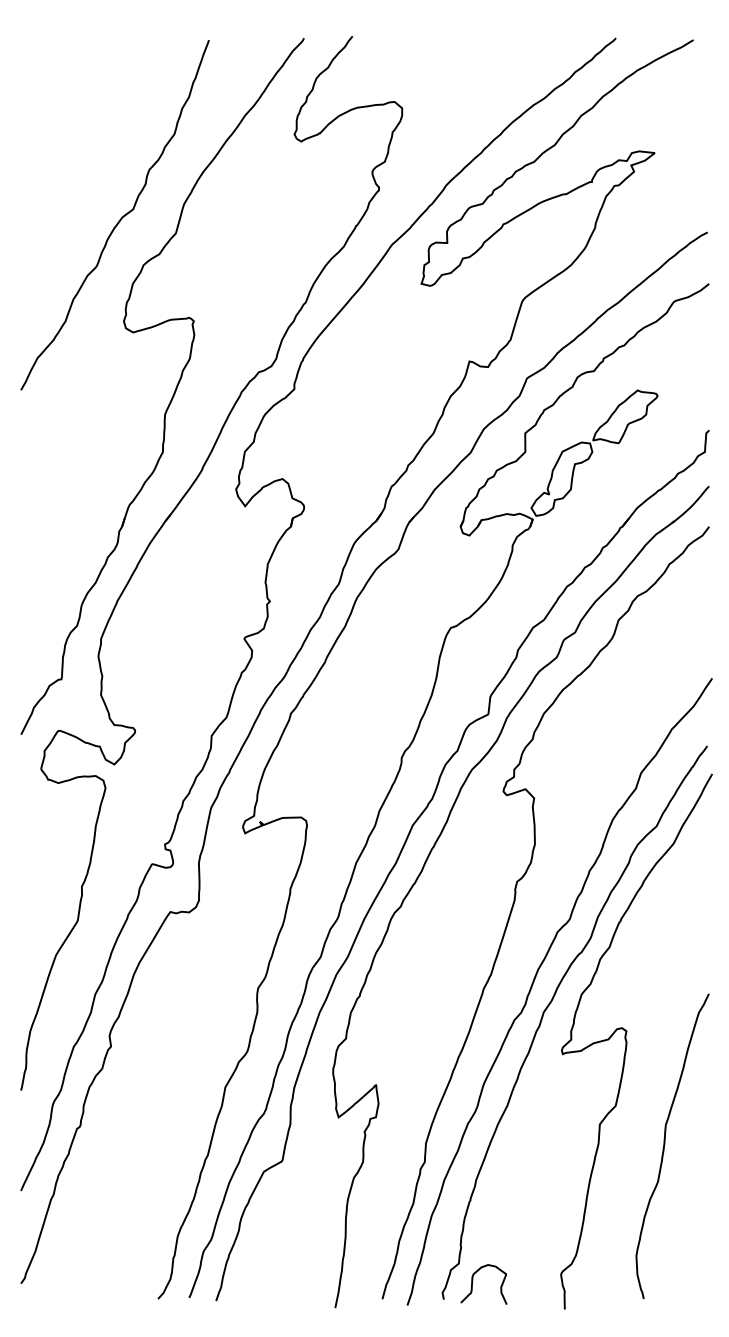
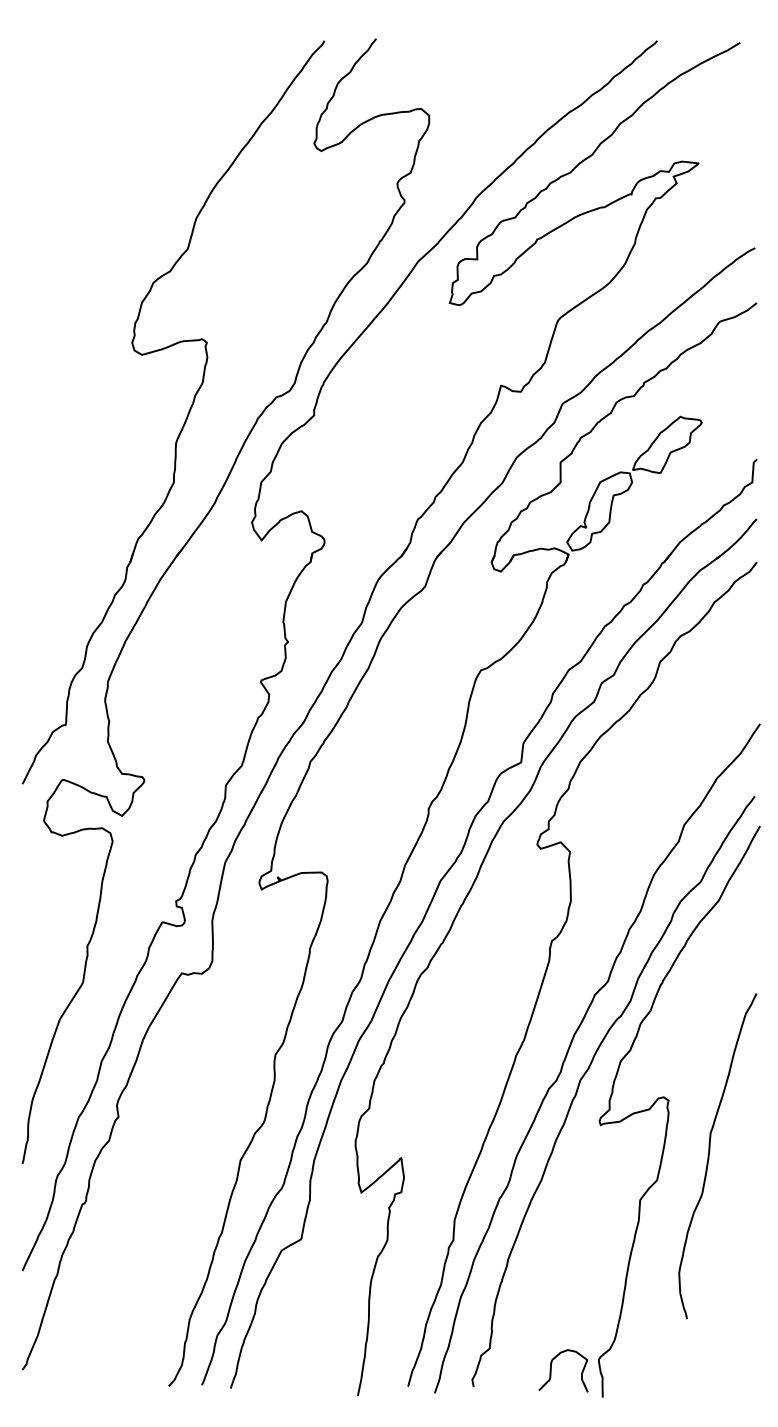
curve: (119, 219) -> (127, 234), removed
curve: (665, 1145) -> (710, 1155), moved
curve: (473, 1281) -> (552, 1367), moved

